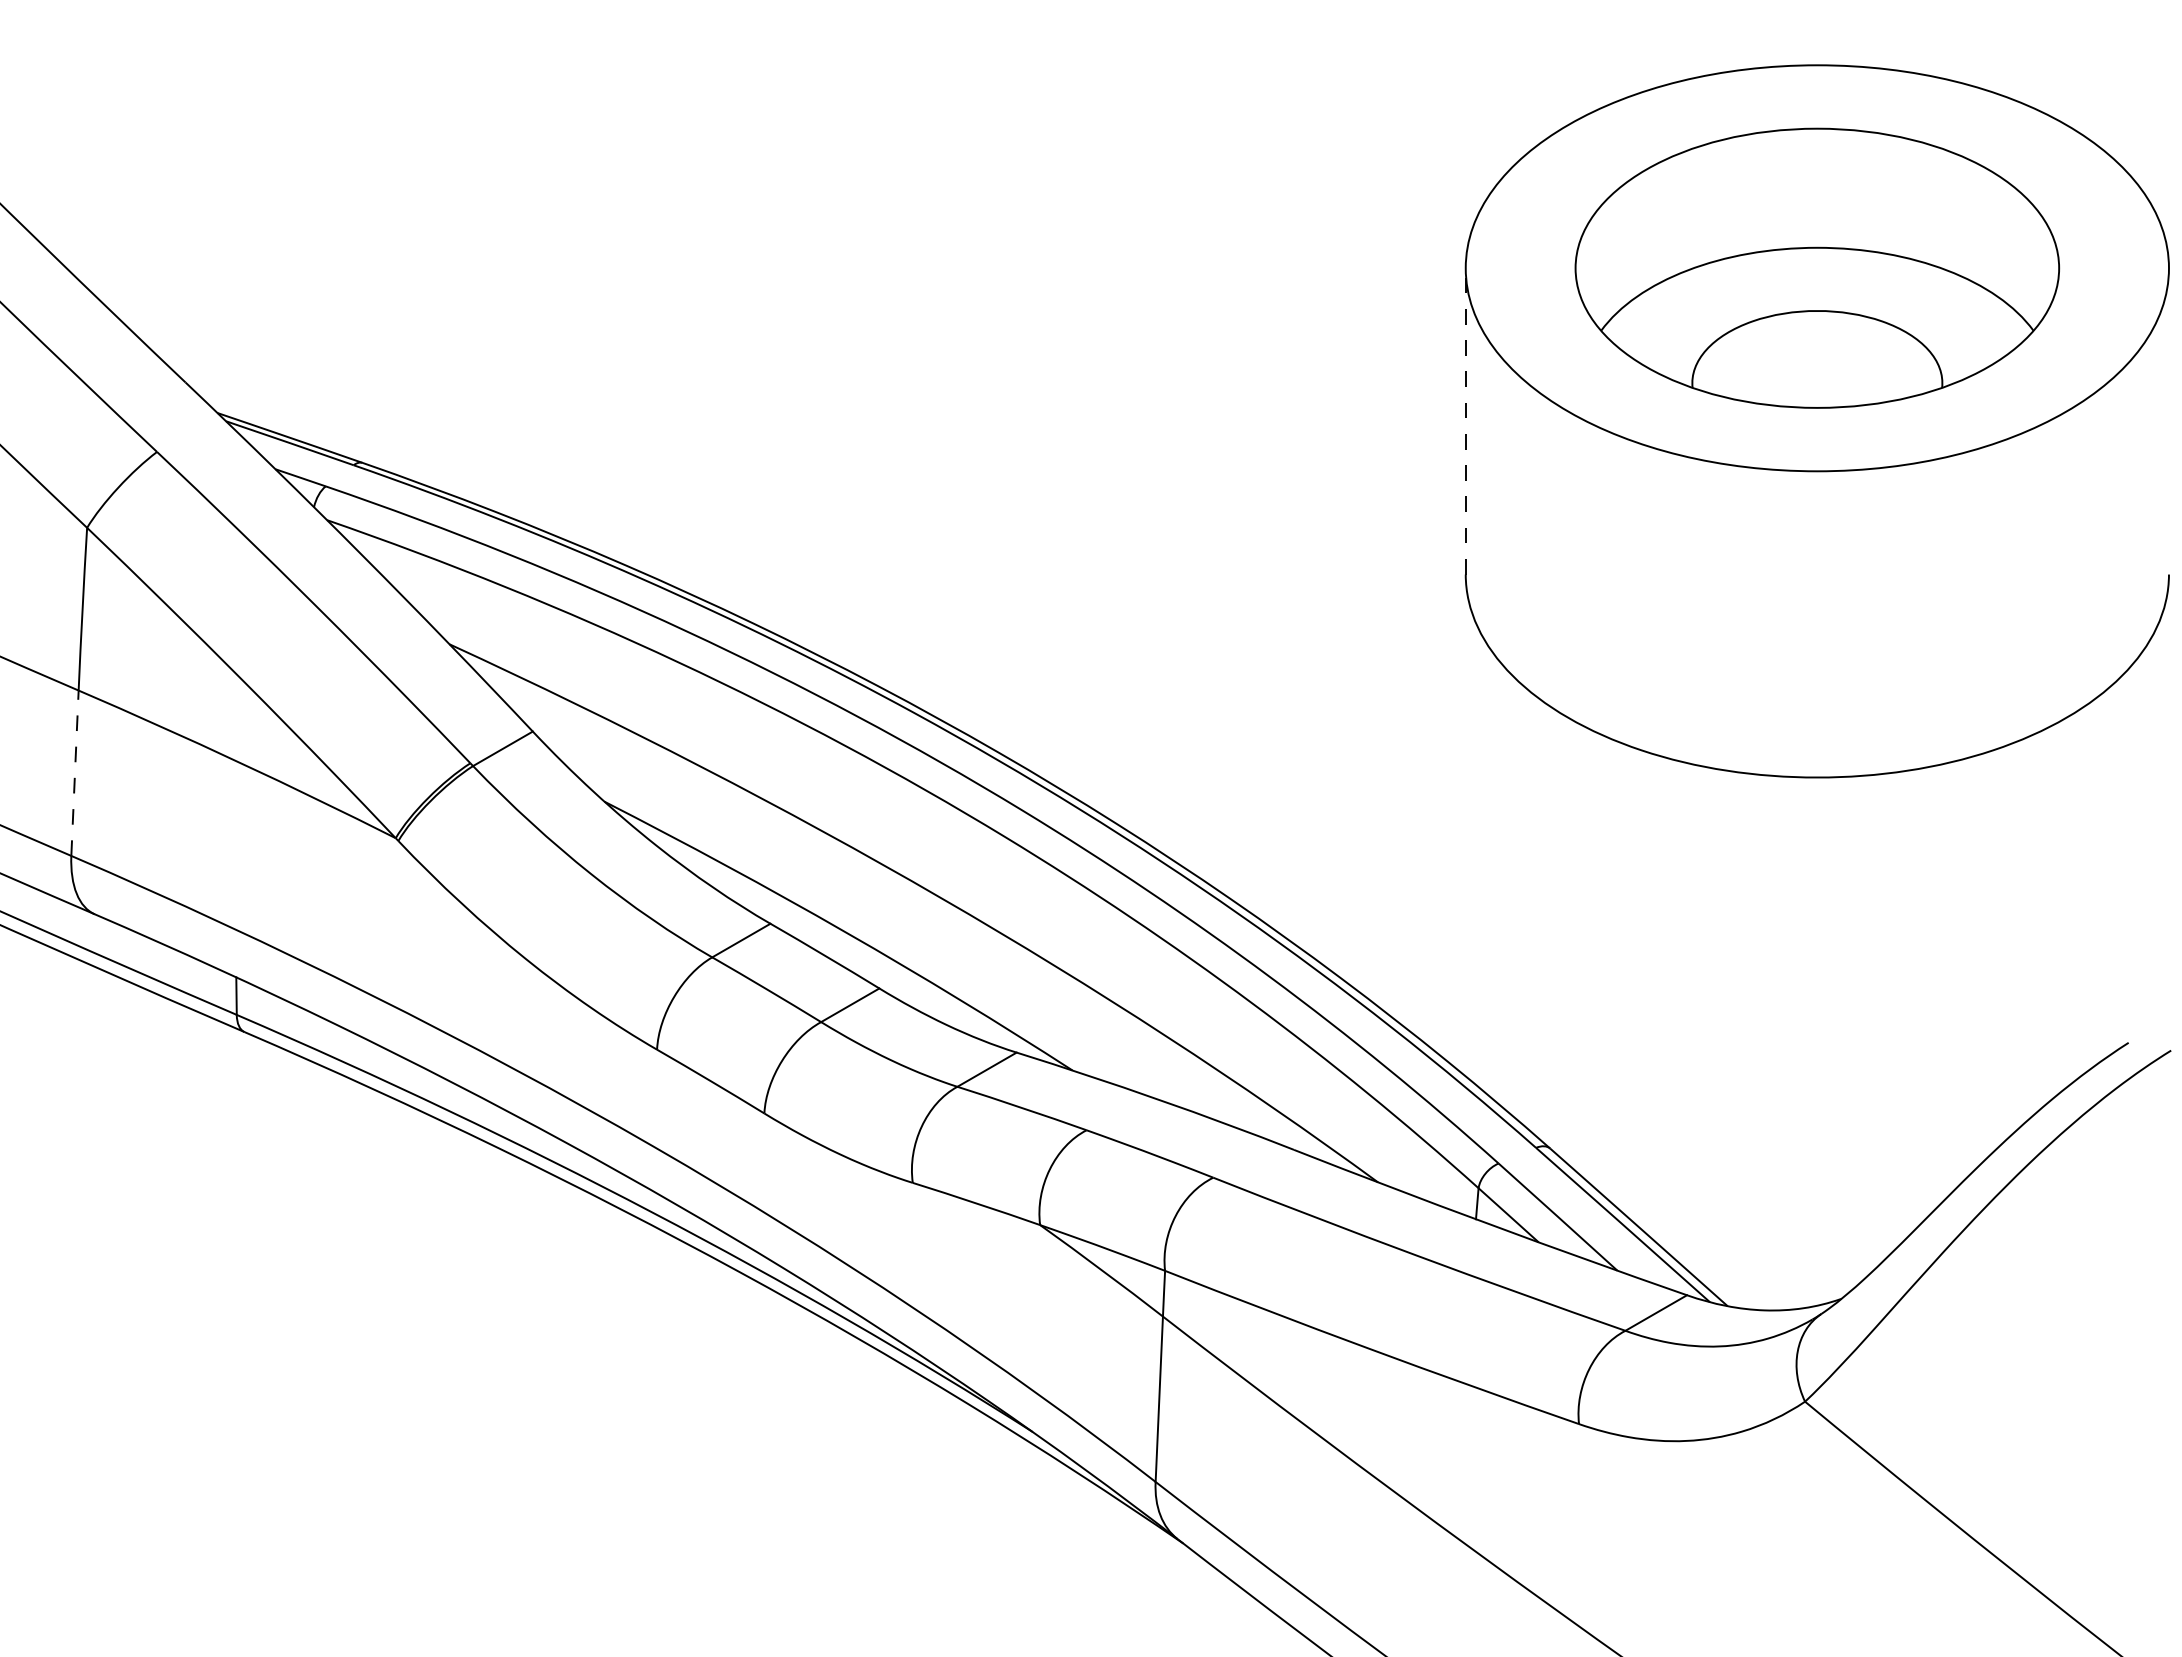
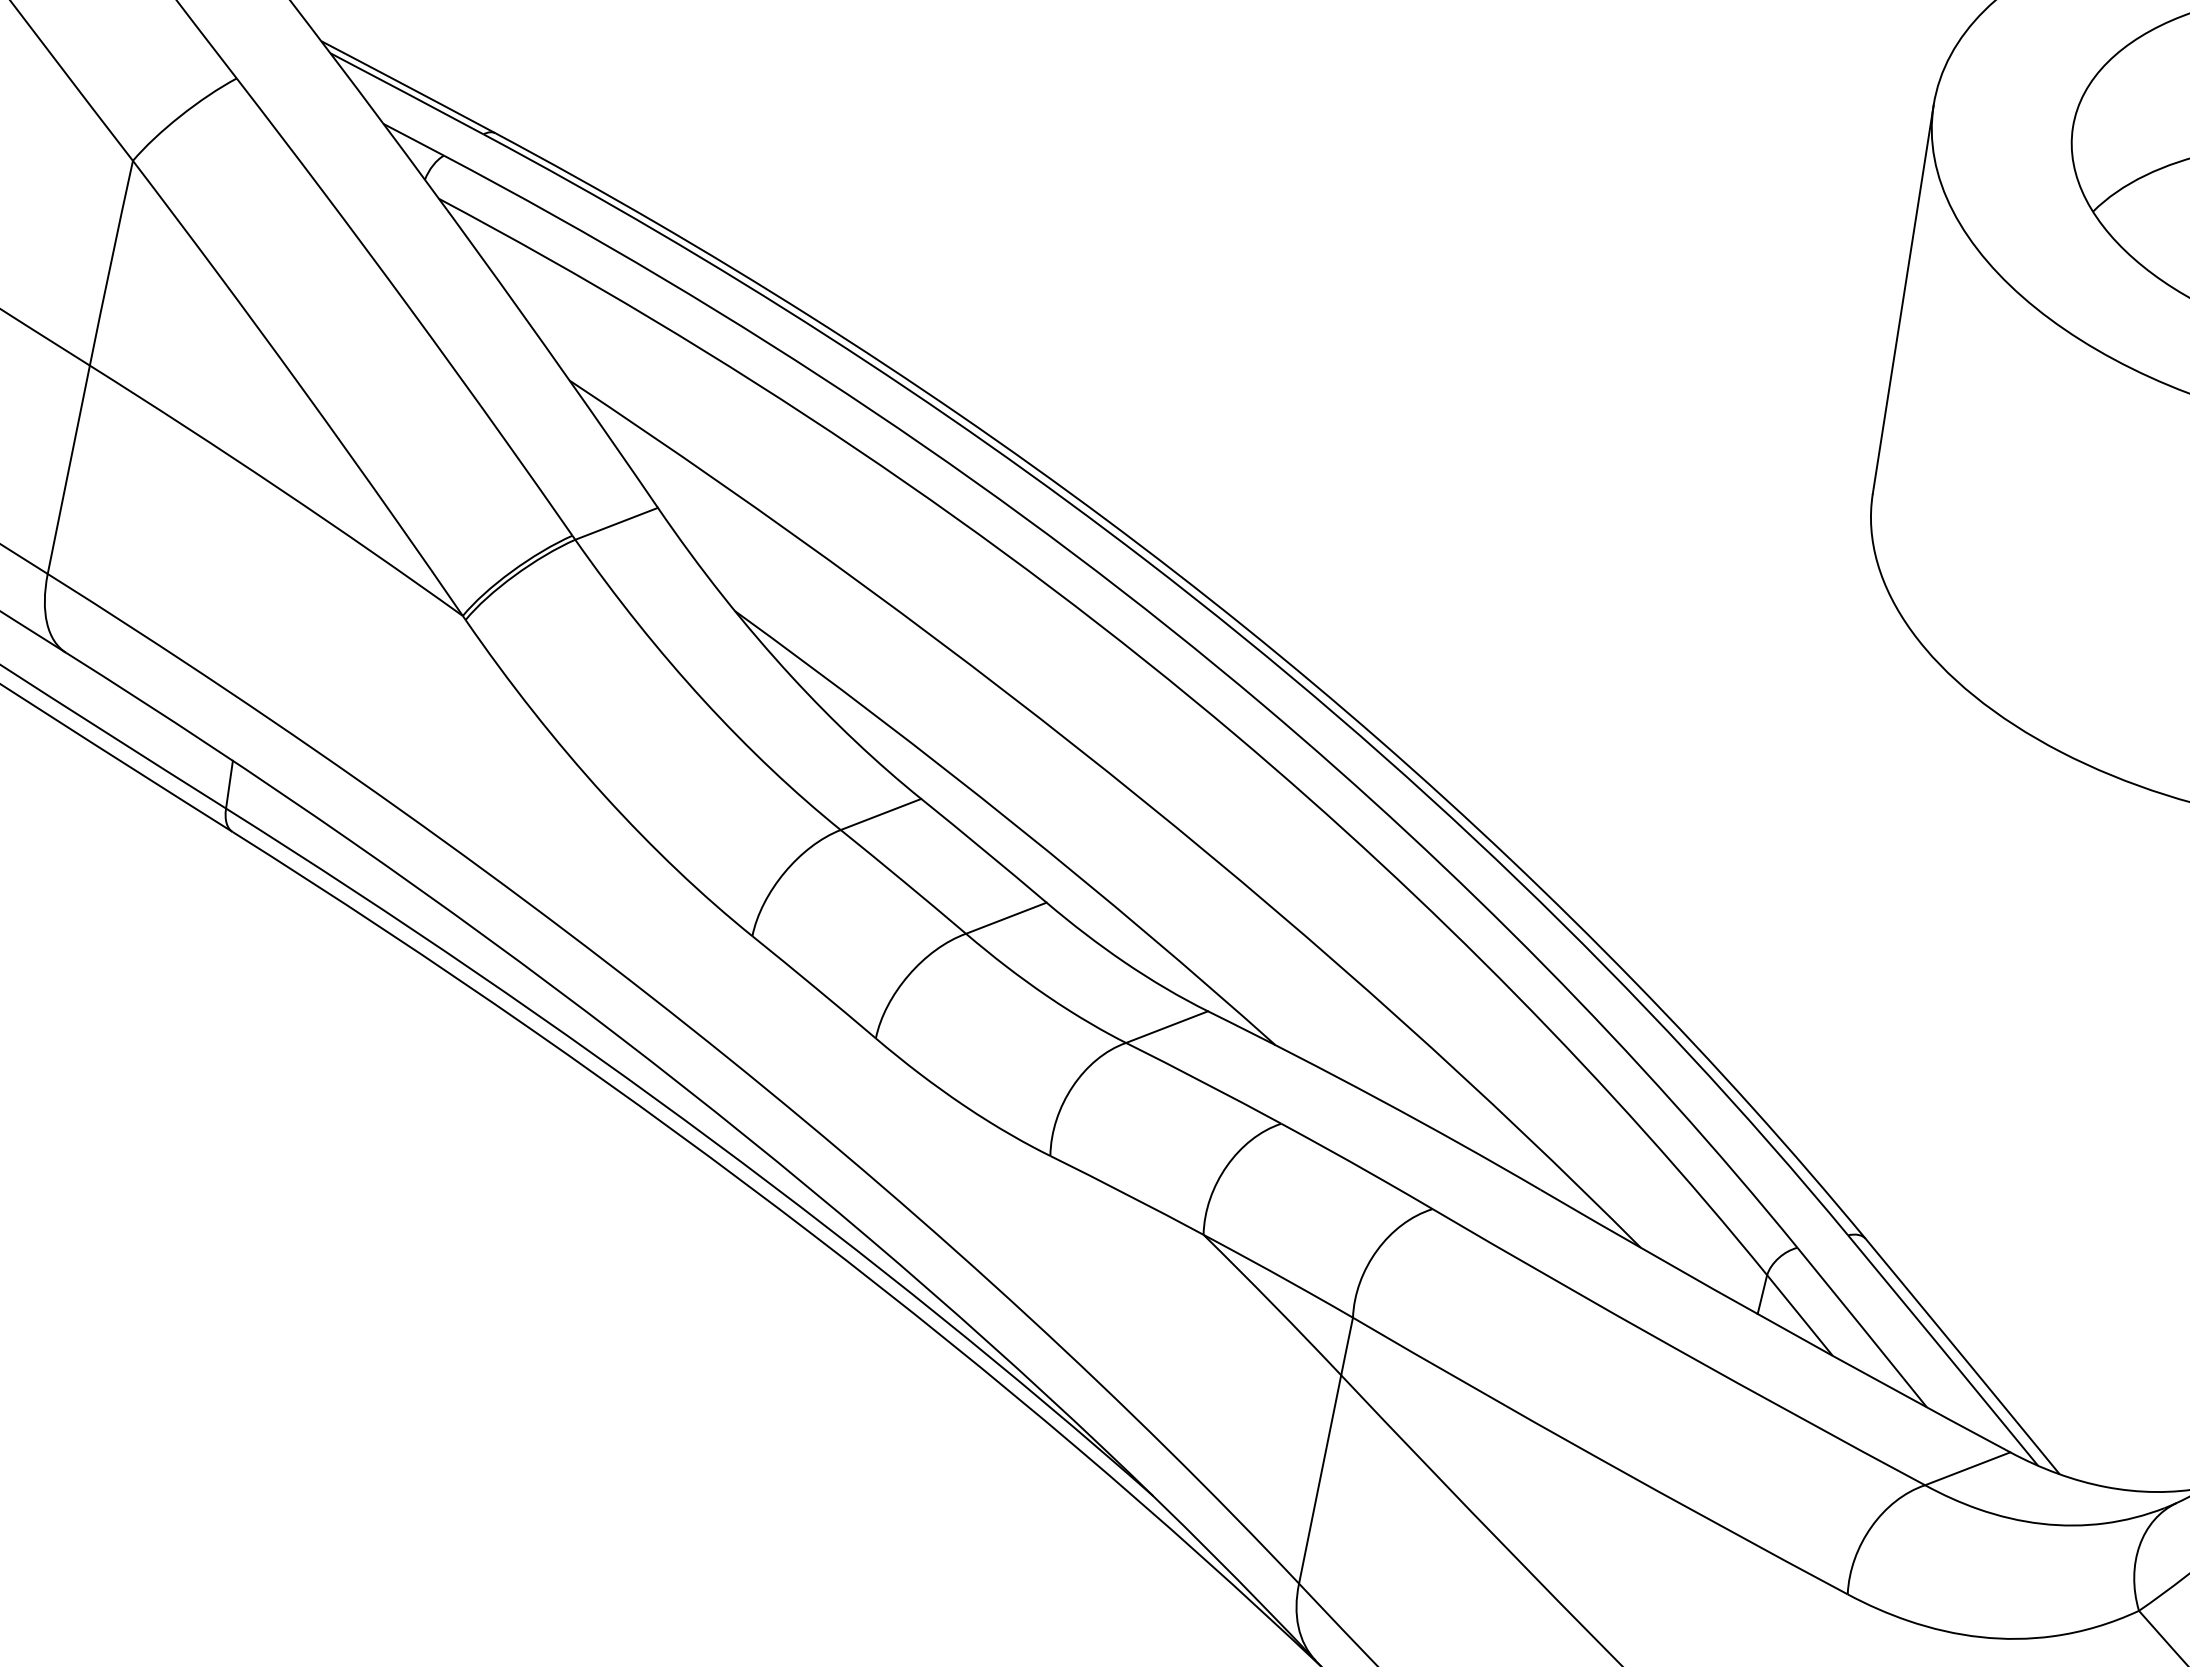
line: (1465, 420) -> (1903, 298), dashed -> solid
line: (75, 773) -> (69, 470), dashed -> solid

